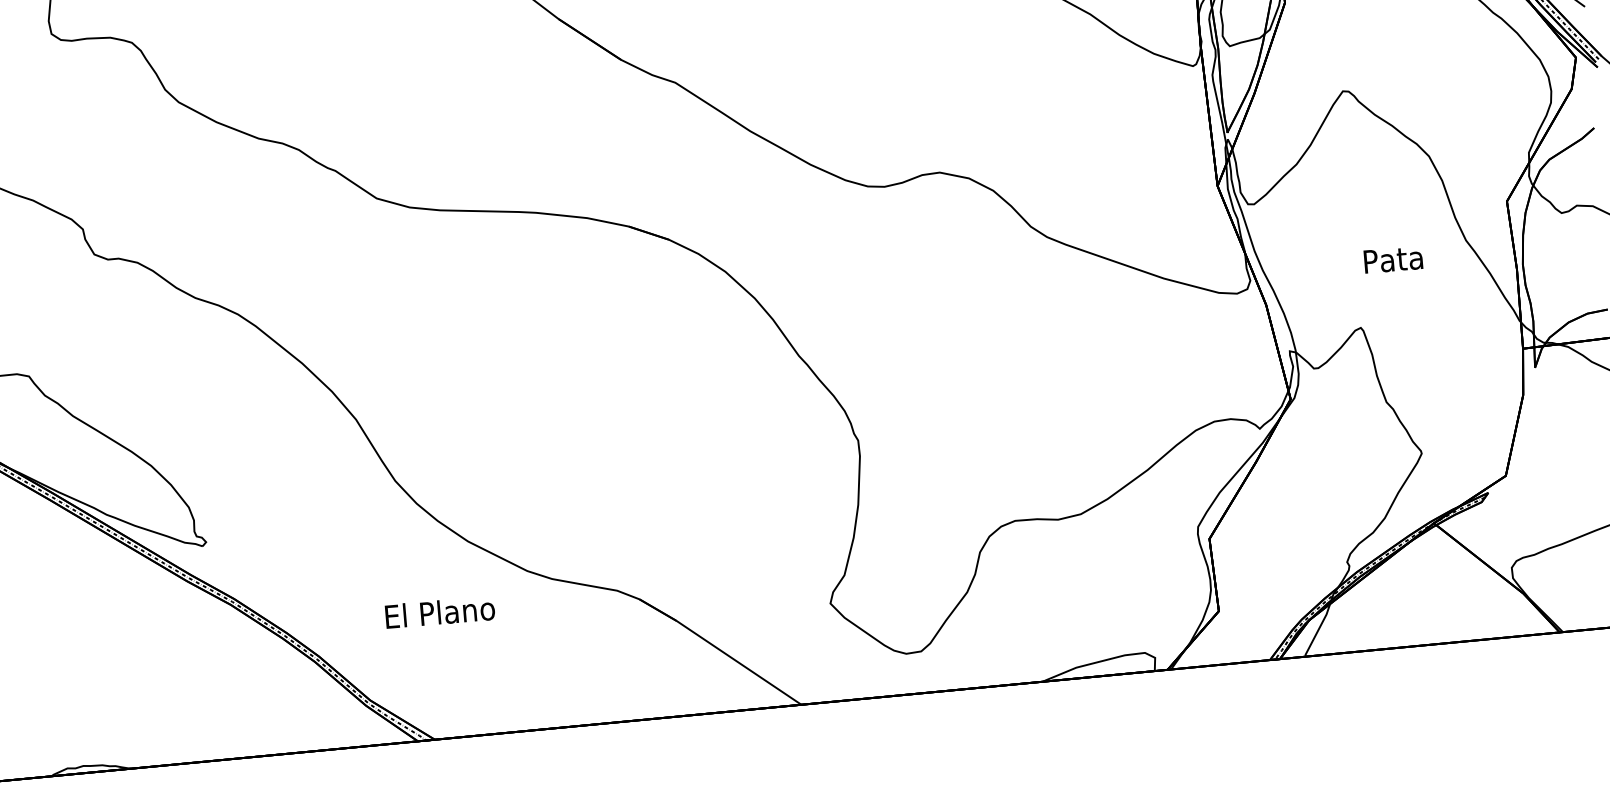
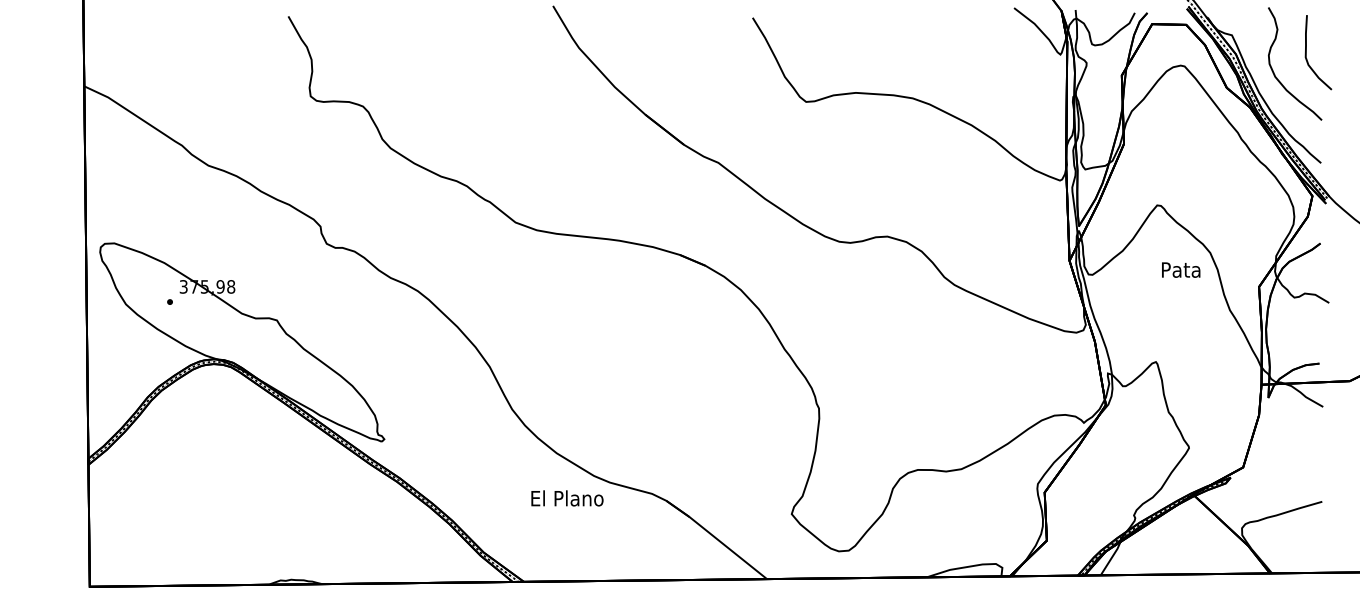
text: (1393, 258) -> (1181, 269), moved
text: (440, 612) -> (567, 498), moved

